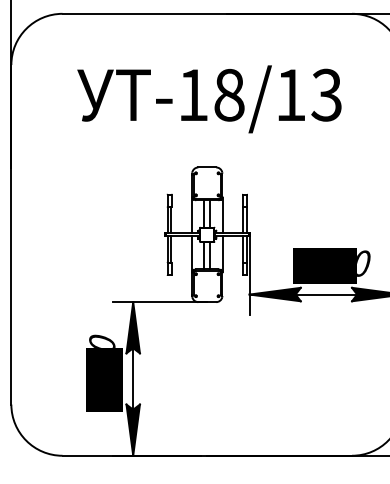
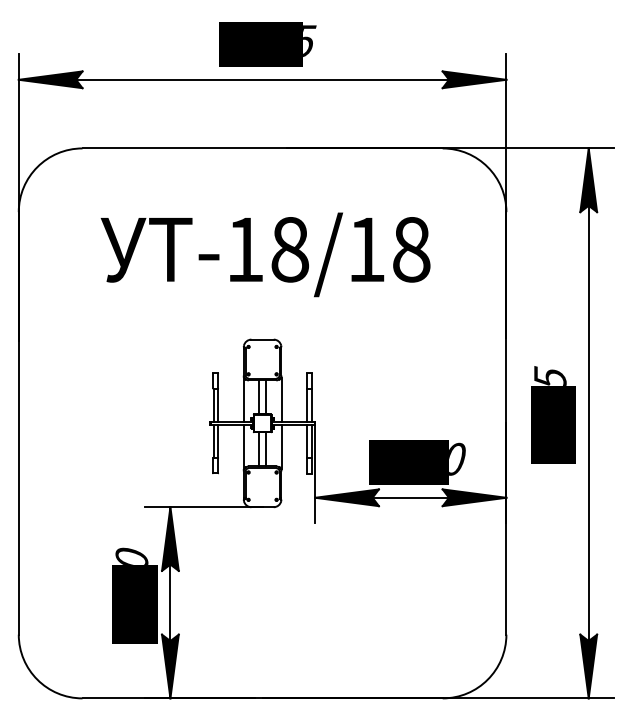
text: (326, 95) -> (411, 249), -18/13 -> -18/18

